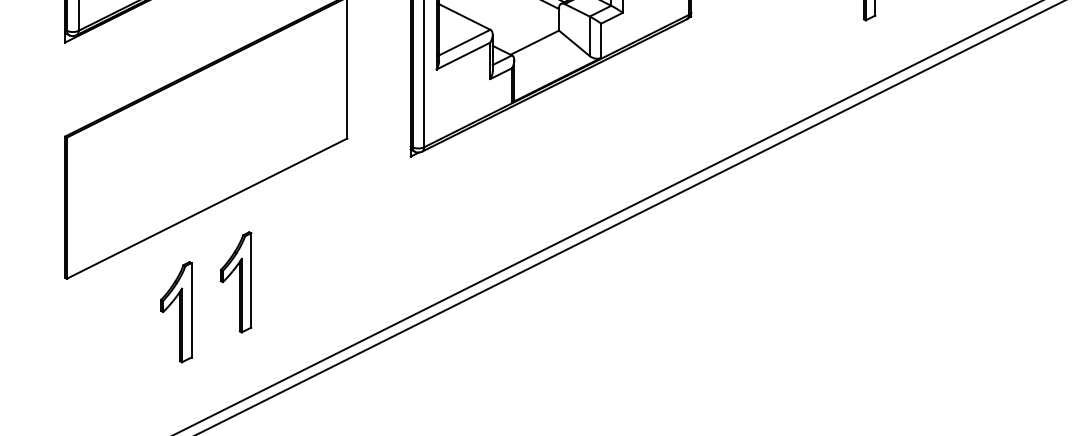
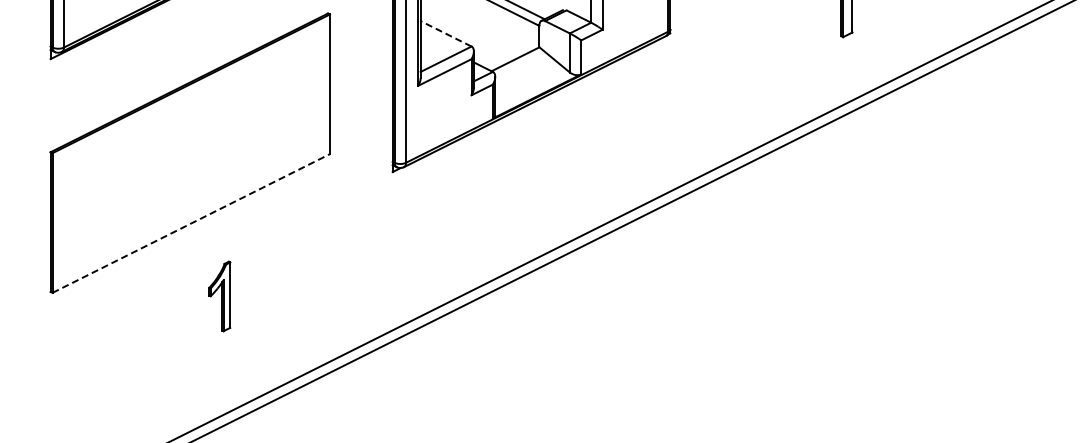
line: (464, 16) -> (445, 33), solid -> dashed
line: (207, 208) -> (191, 223), solid -> dashed
part: (235, 282) -> (219, 296), size x0.7
part: (176, 311) -> (160, 325), removed

